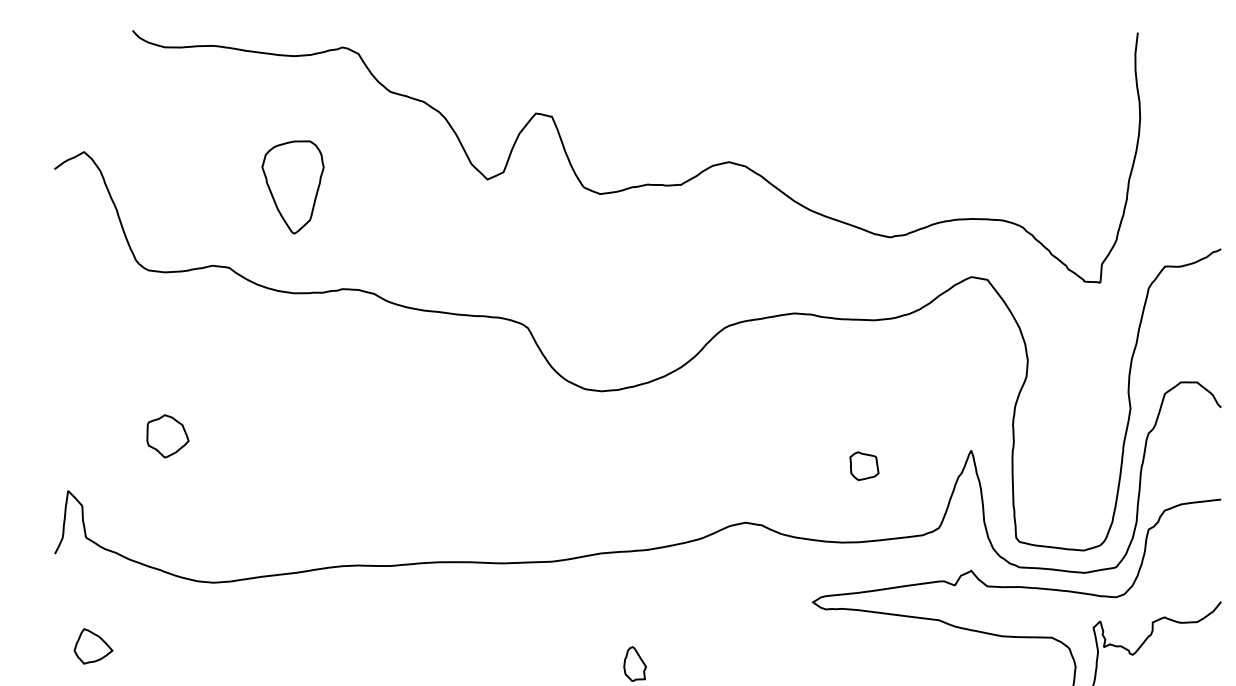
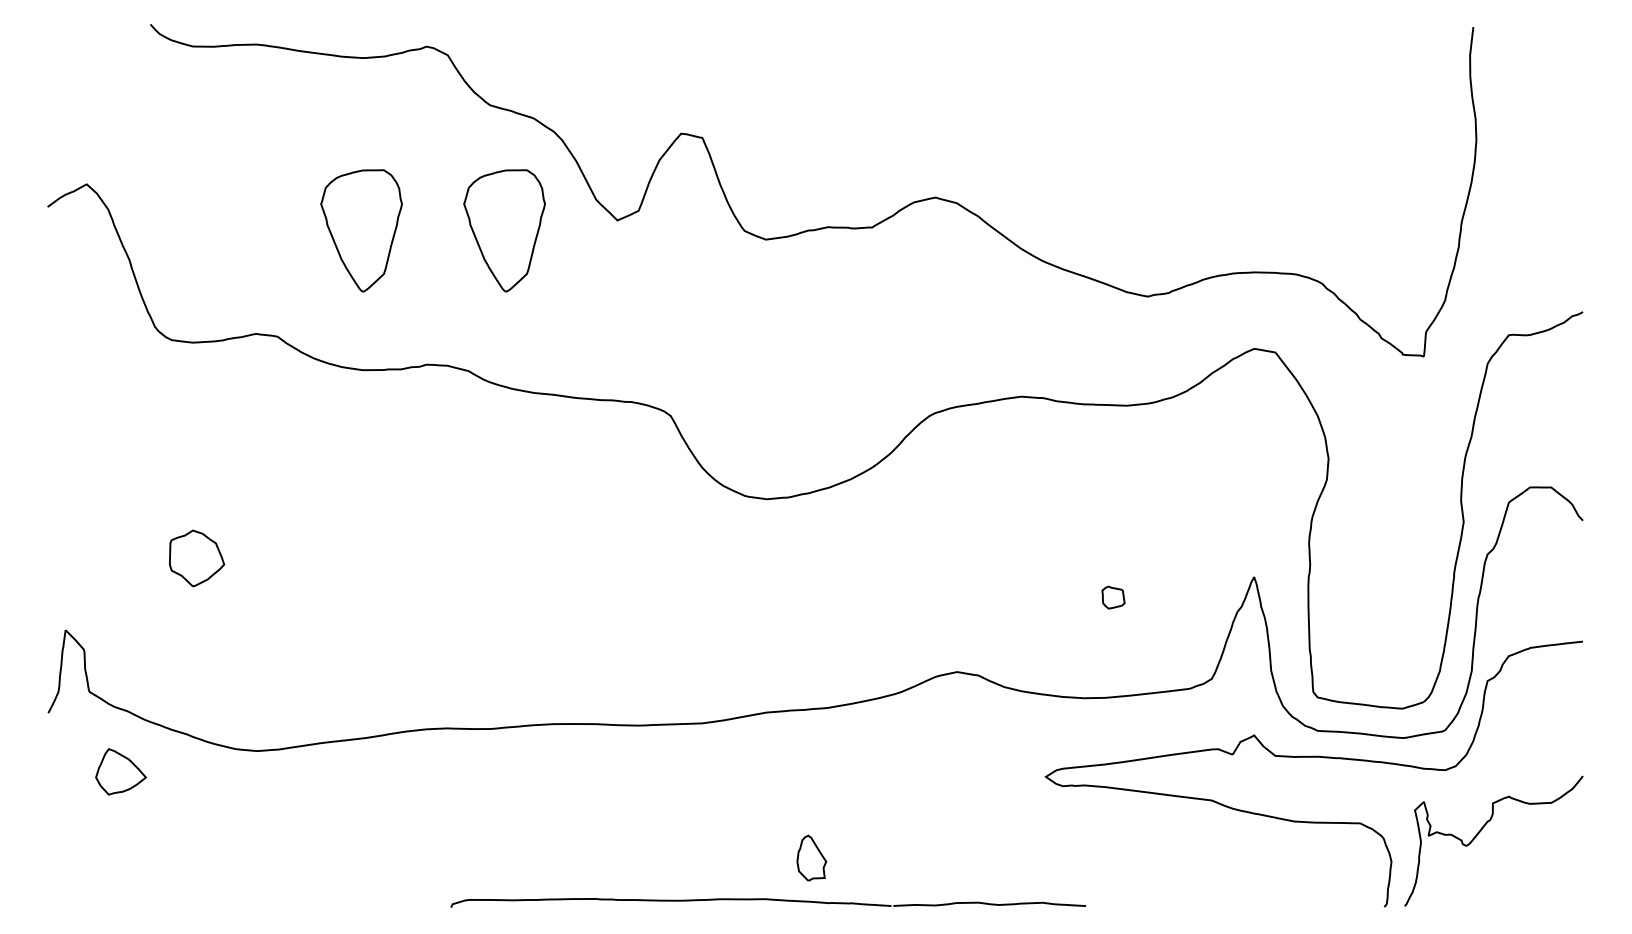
part: (401, 187) -> (504, 230), added
part: (864, 466) -> (1113, 597), size x0.6
part: (93, 646) -> (121, 771), moved

